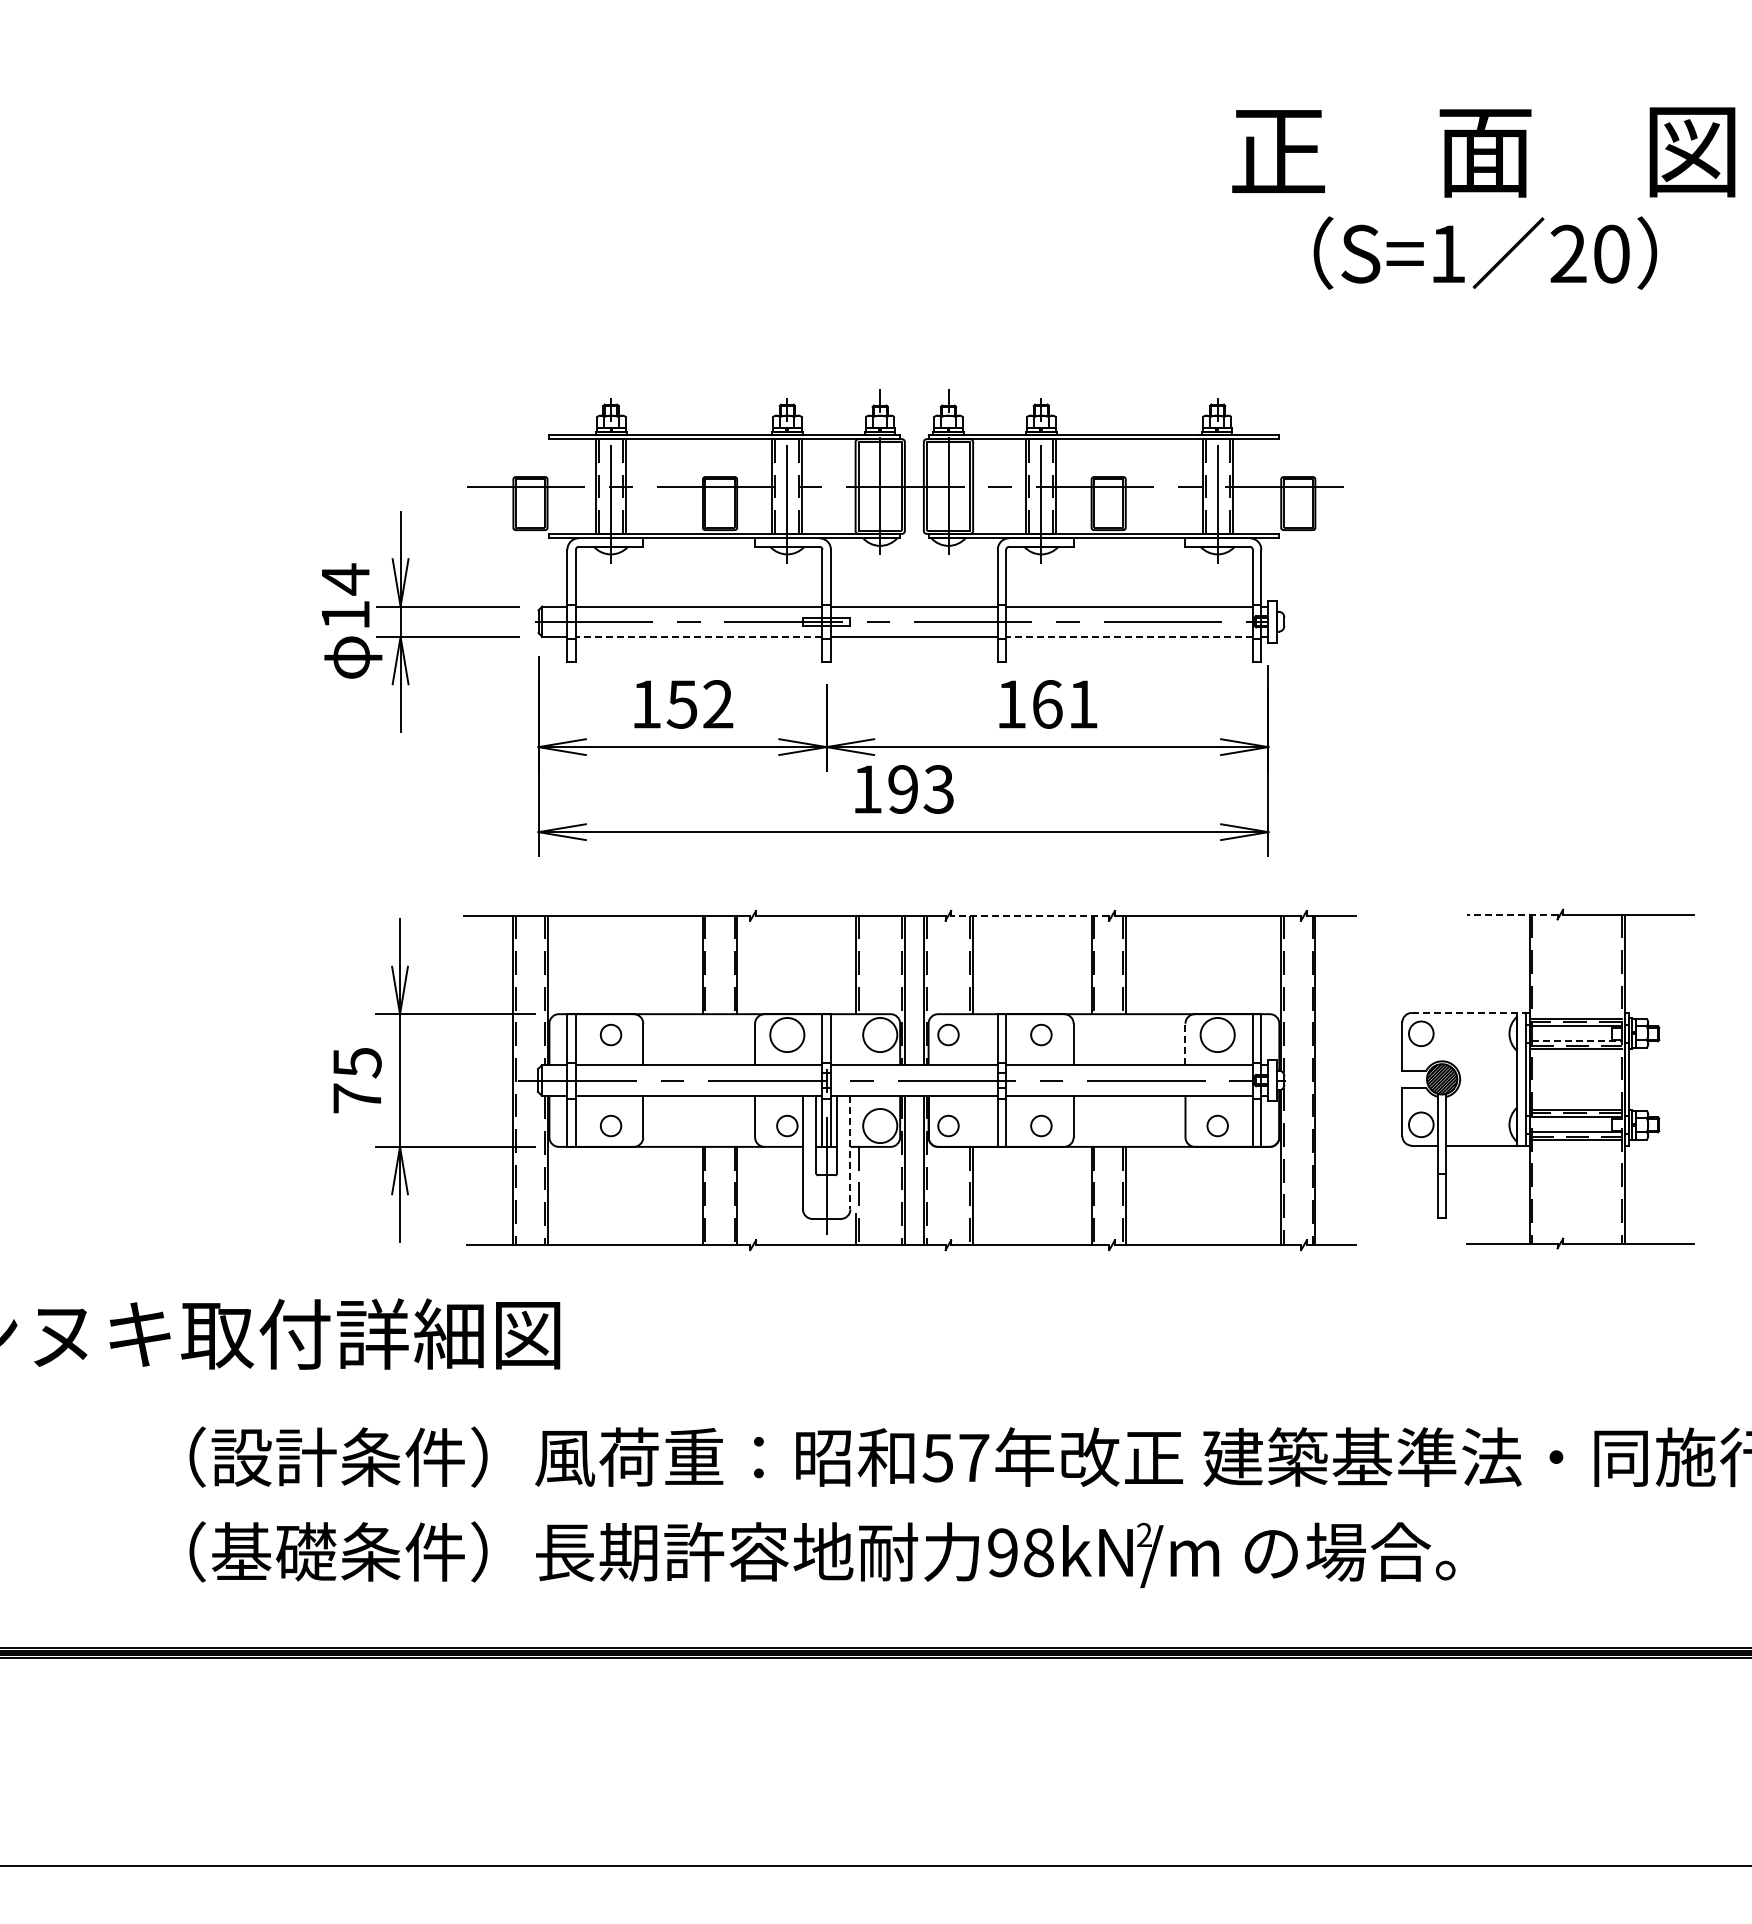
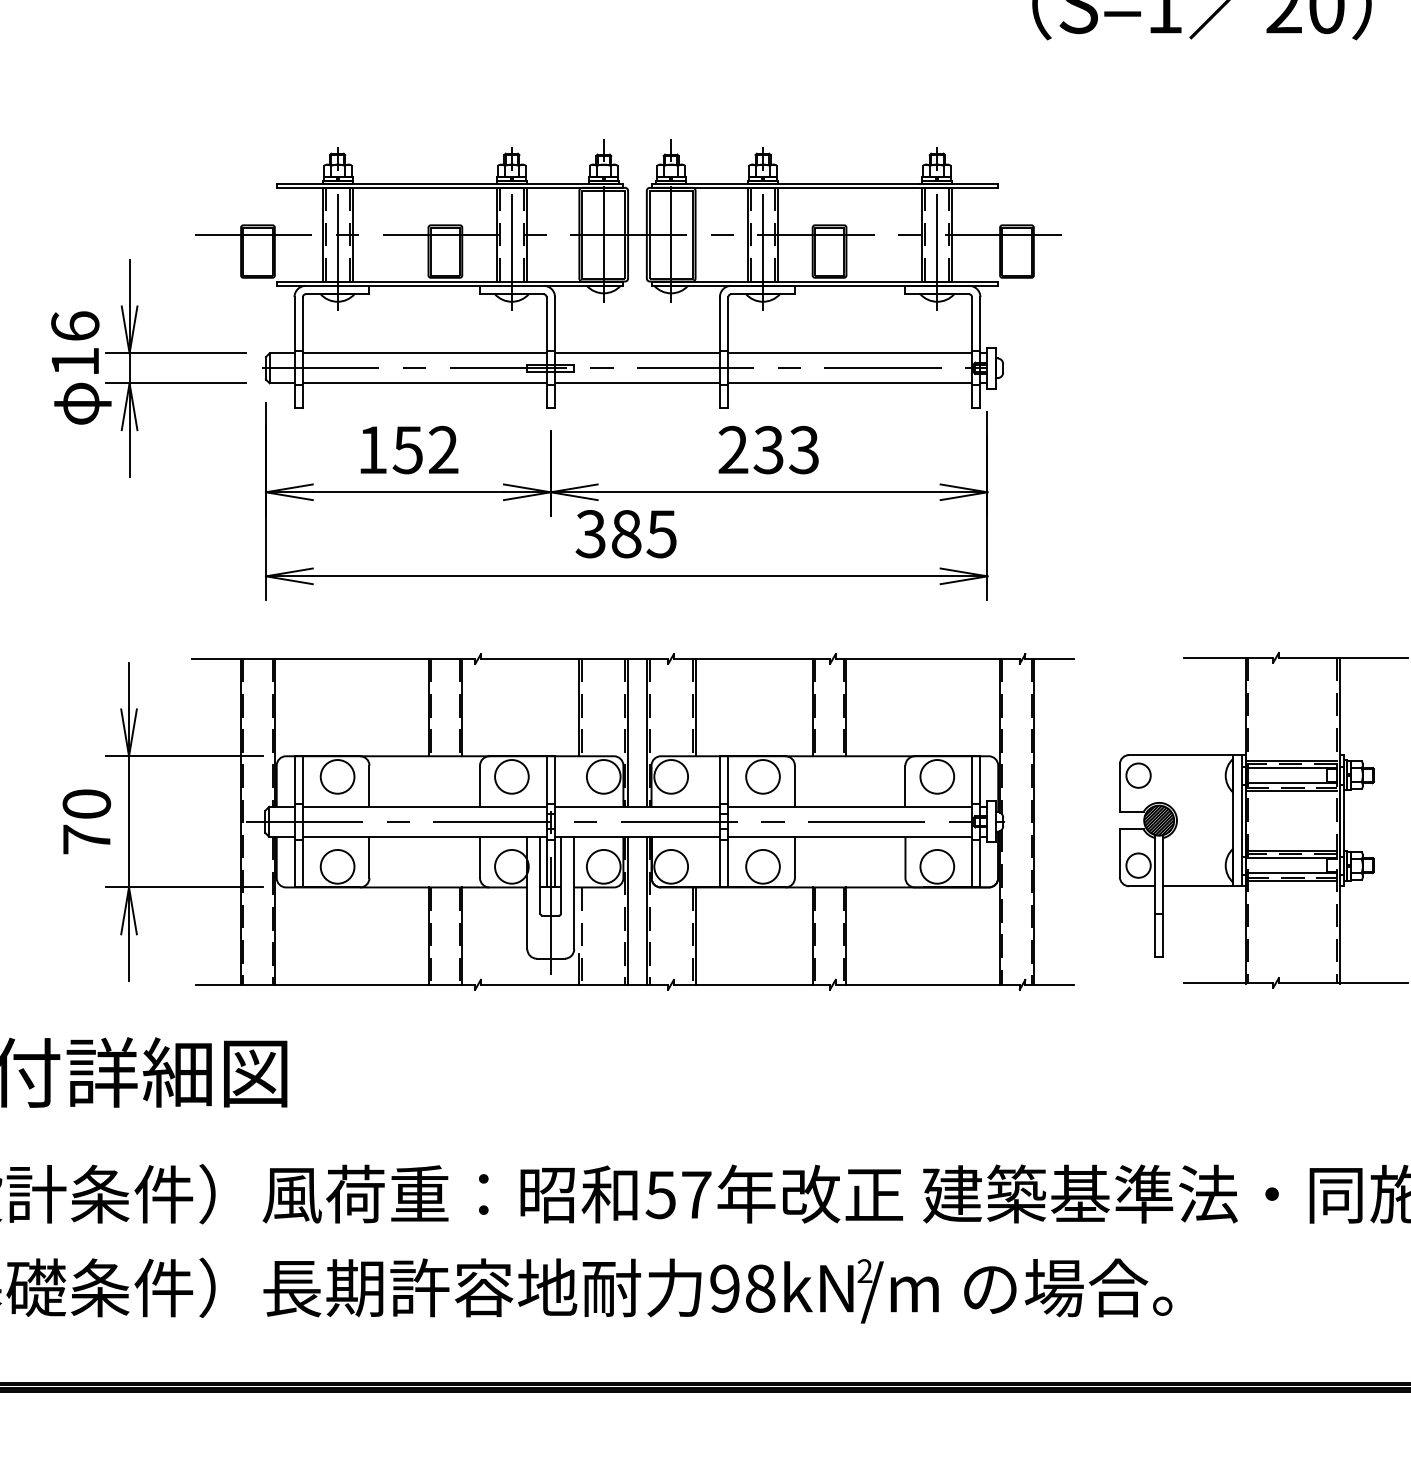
text: (345, 579) -> (75, 326), 14 -> 16
line: (698, 636) -> (424, 382), dashed -> solid
line: (1129, 636) -> (850, 382), dashed -> solid
text: (1046, 704) -> (768, 450), 161 -> 233
text: (902, 789) -> (625, 534), 193 -> 385
line: (1511, 914) -> (1227, 657), dashed -> solid
line: (1029, 915) -> (751, 658), dashed -> solid
line: (1471, 1012) -> (1188, 754), dashed -> solid
circle: (610, 1034) -> (337, 776), size x1.67
circle: (948, 1034) -> (671, 776), size x1.67
circle: (1041, 1034) -> (763, 776), size x1.67
line: (1577, 1041) -> (1292, 783), dashed -> solid
line: (1185, 1044) -> (905, 786), dashed -> solid
text: (356, 1062) -> (86, 804), 75 -> 70
circle: (610, 1125) -> (337, 866), size x1.67
circle: (787, 1125) -> (512, 866), size x1.67
circle: (948, 1125) -> (671, 866), size x1.67
circle: (1041, 1125) -> (763, 866), size x1.67
circle: (1217, 1125) -> (937, 866), size x1.67
line: (850, 1152) -> (574, 892), dashed -> solid

